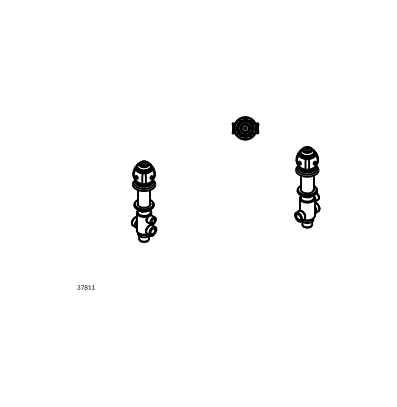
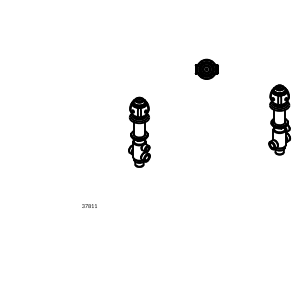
part: (245, 128) -> (206, 69), moved

